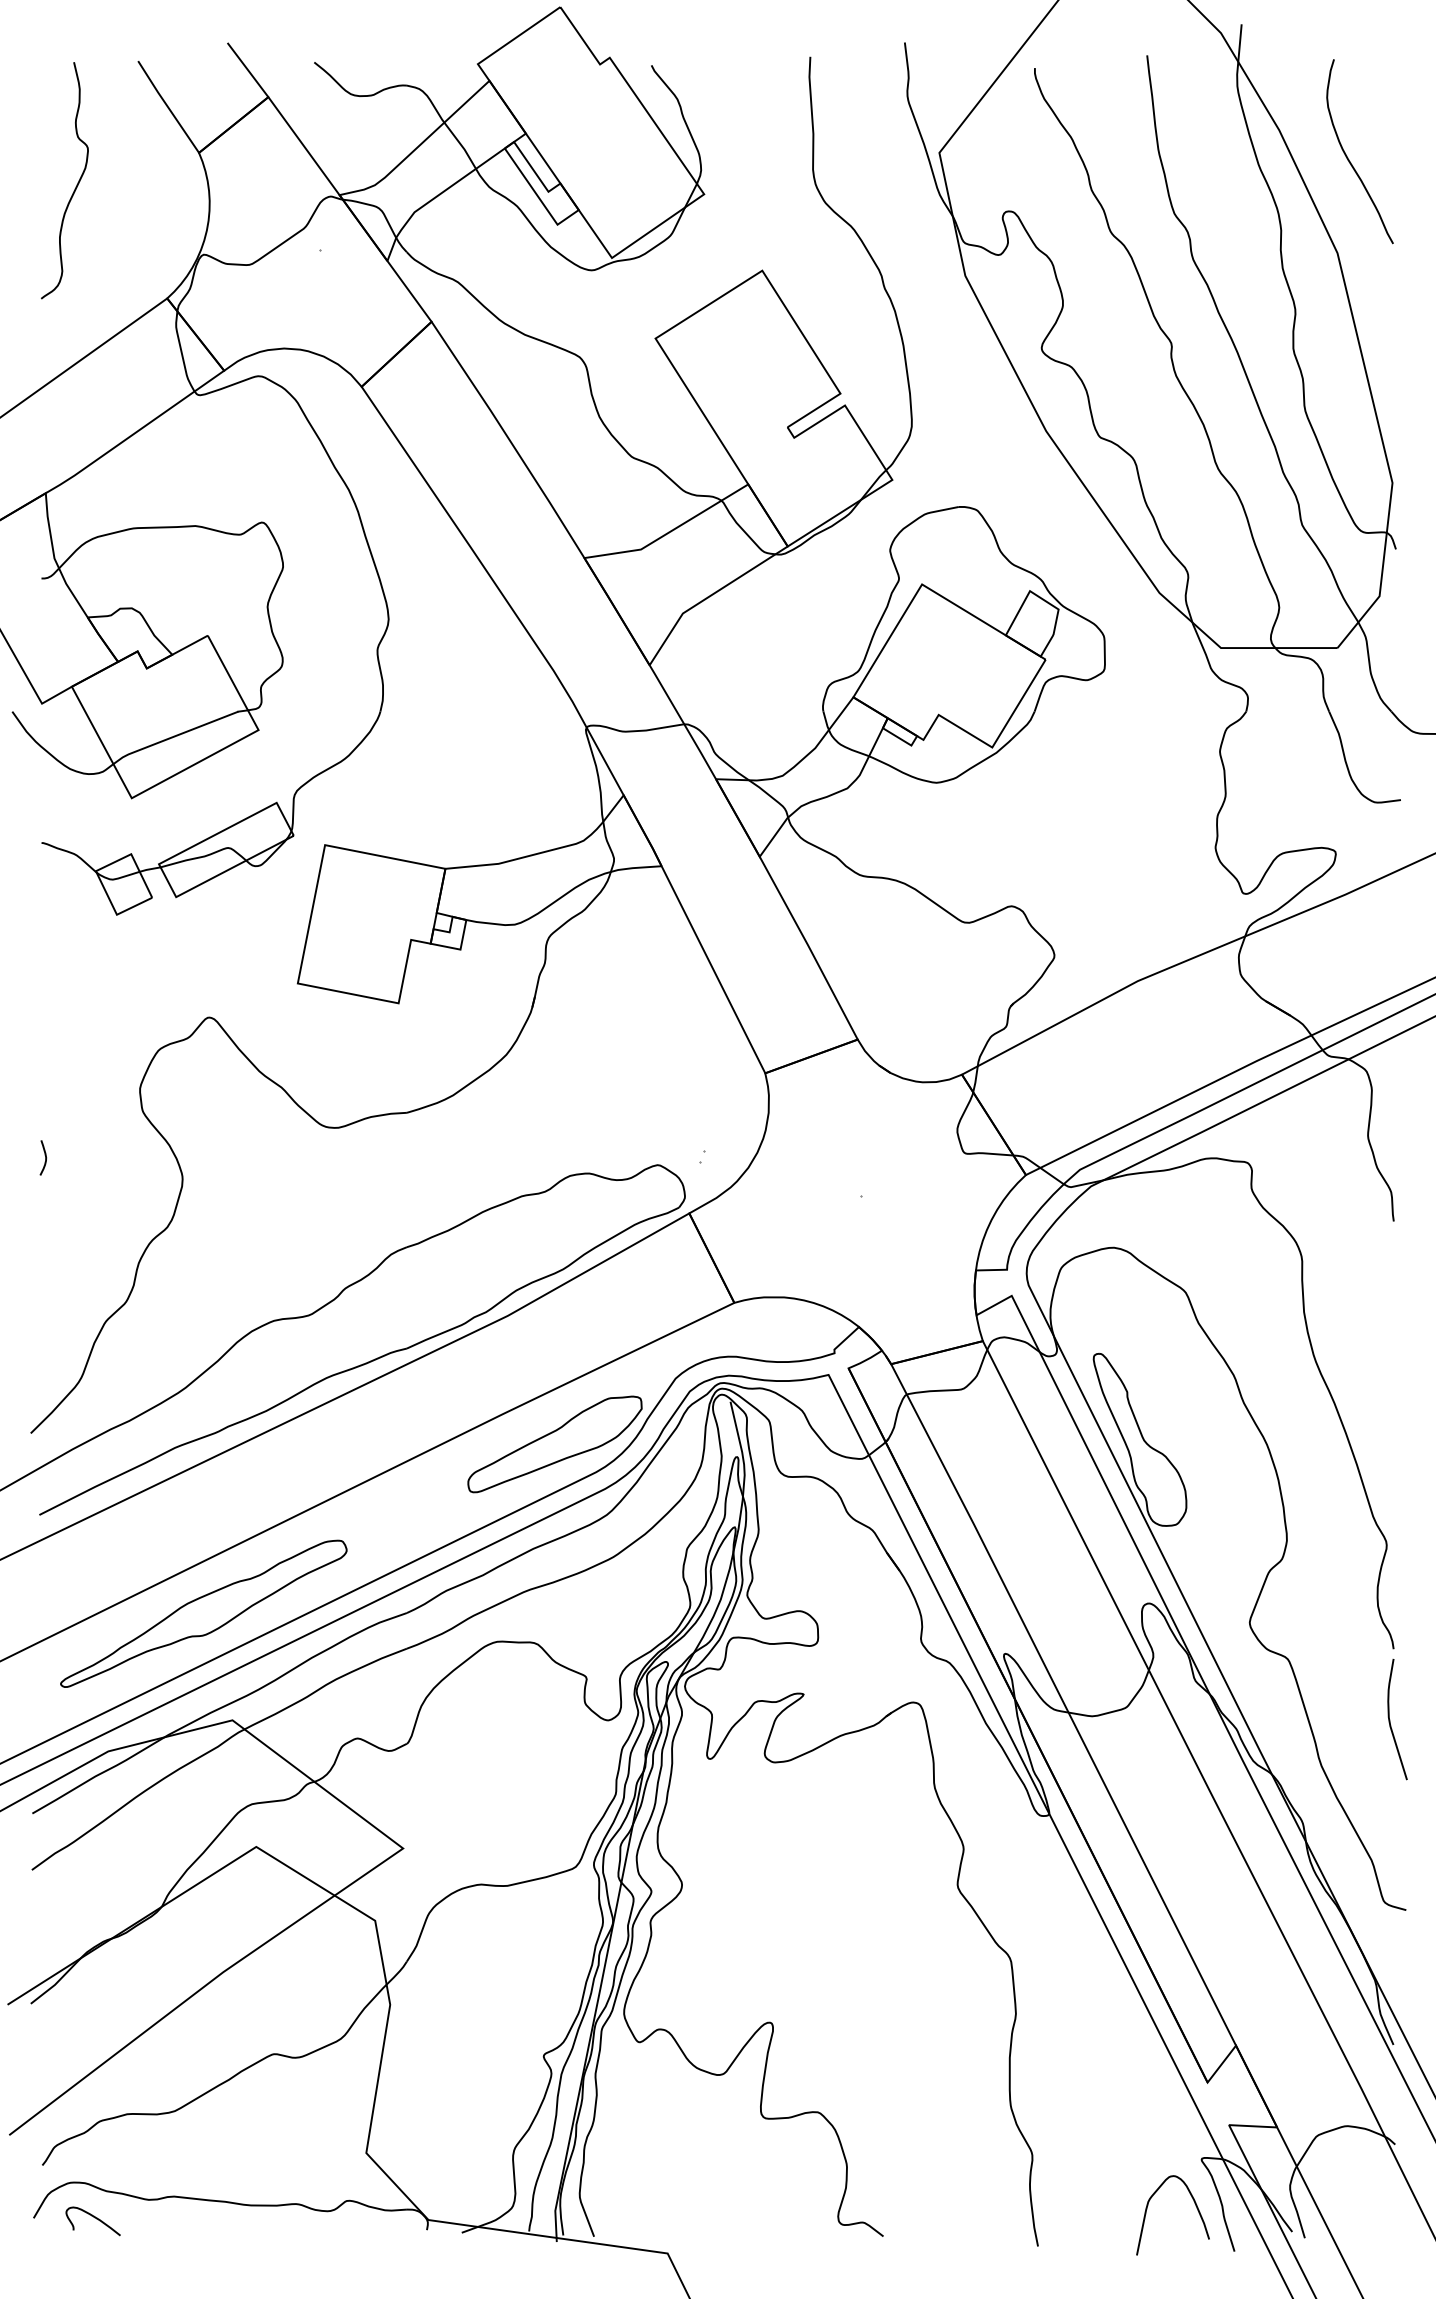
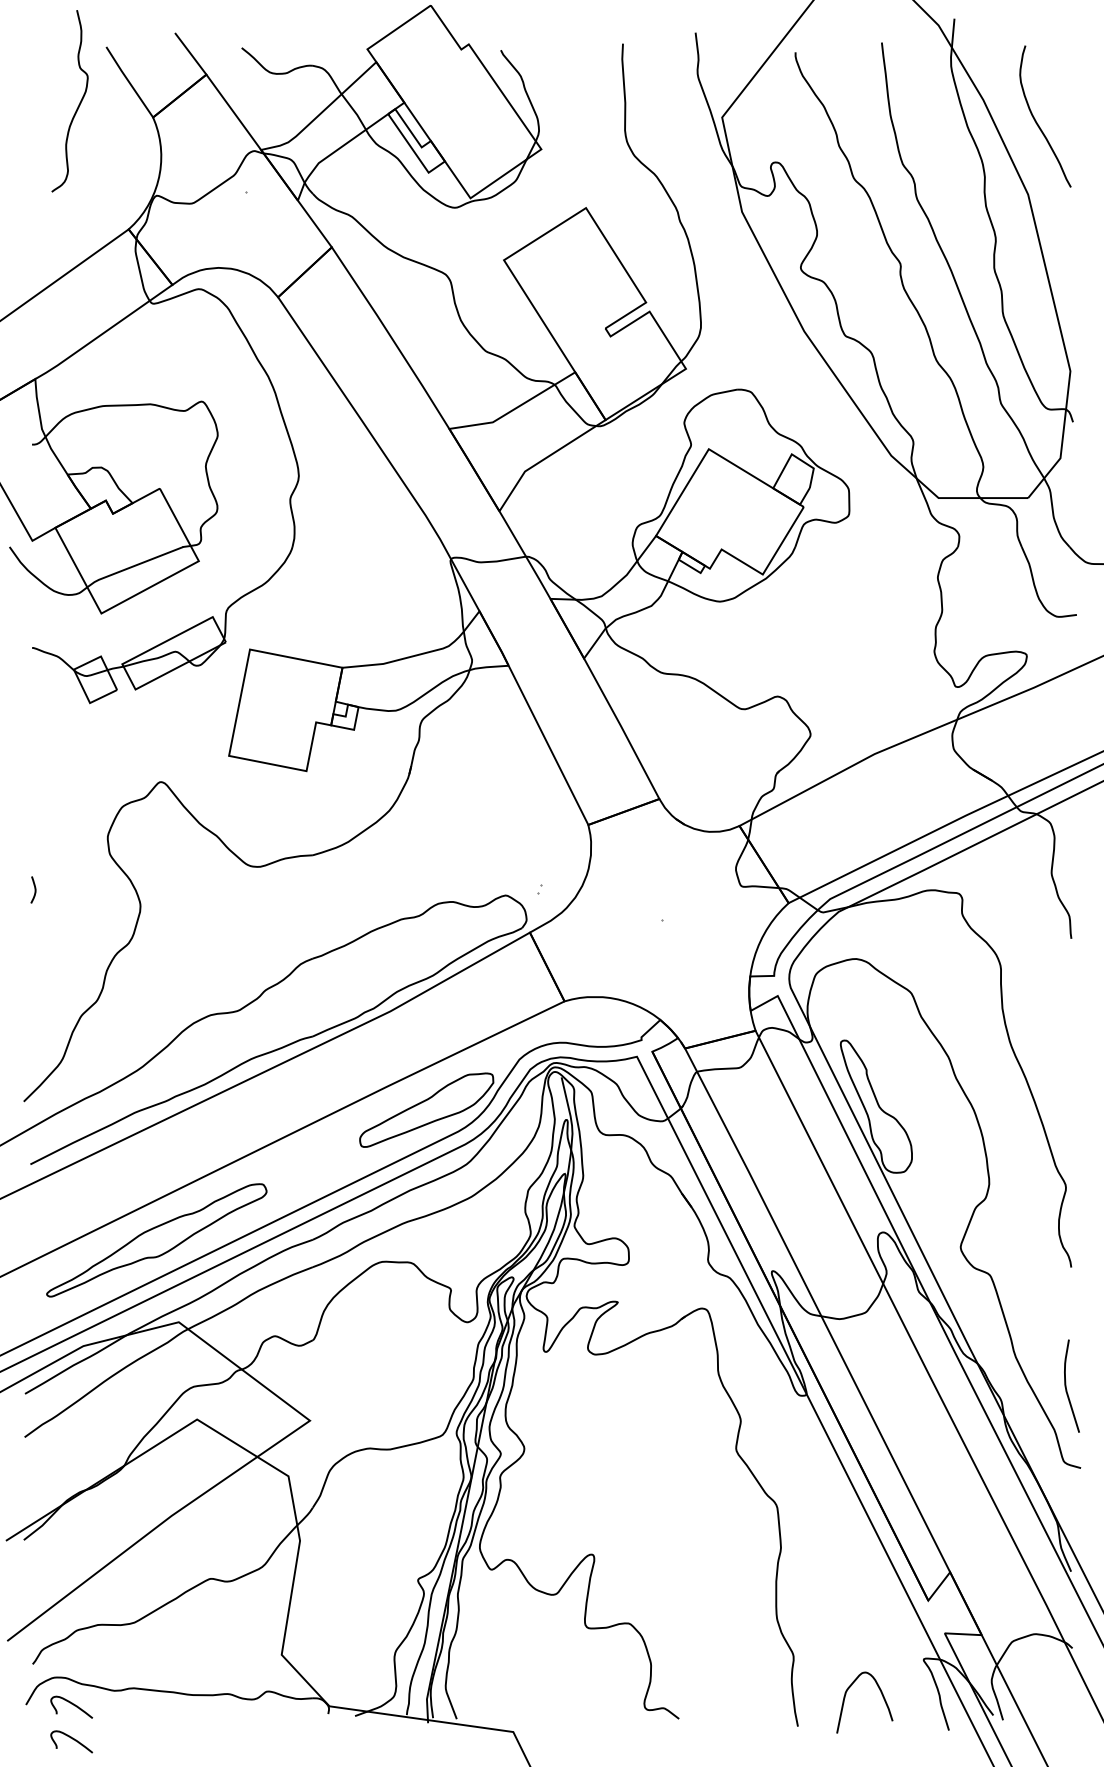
curve: (75, 186) -> (78, 105), moved
curve: (1390, 1719) -> (1066, 1386), moved
curve: (1195, 2206) -> (882, 1695), moved
curve: (94, 2263) -> (72, 1739), added

